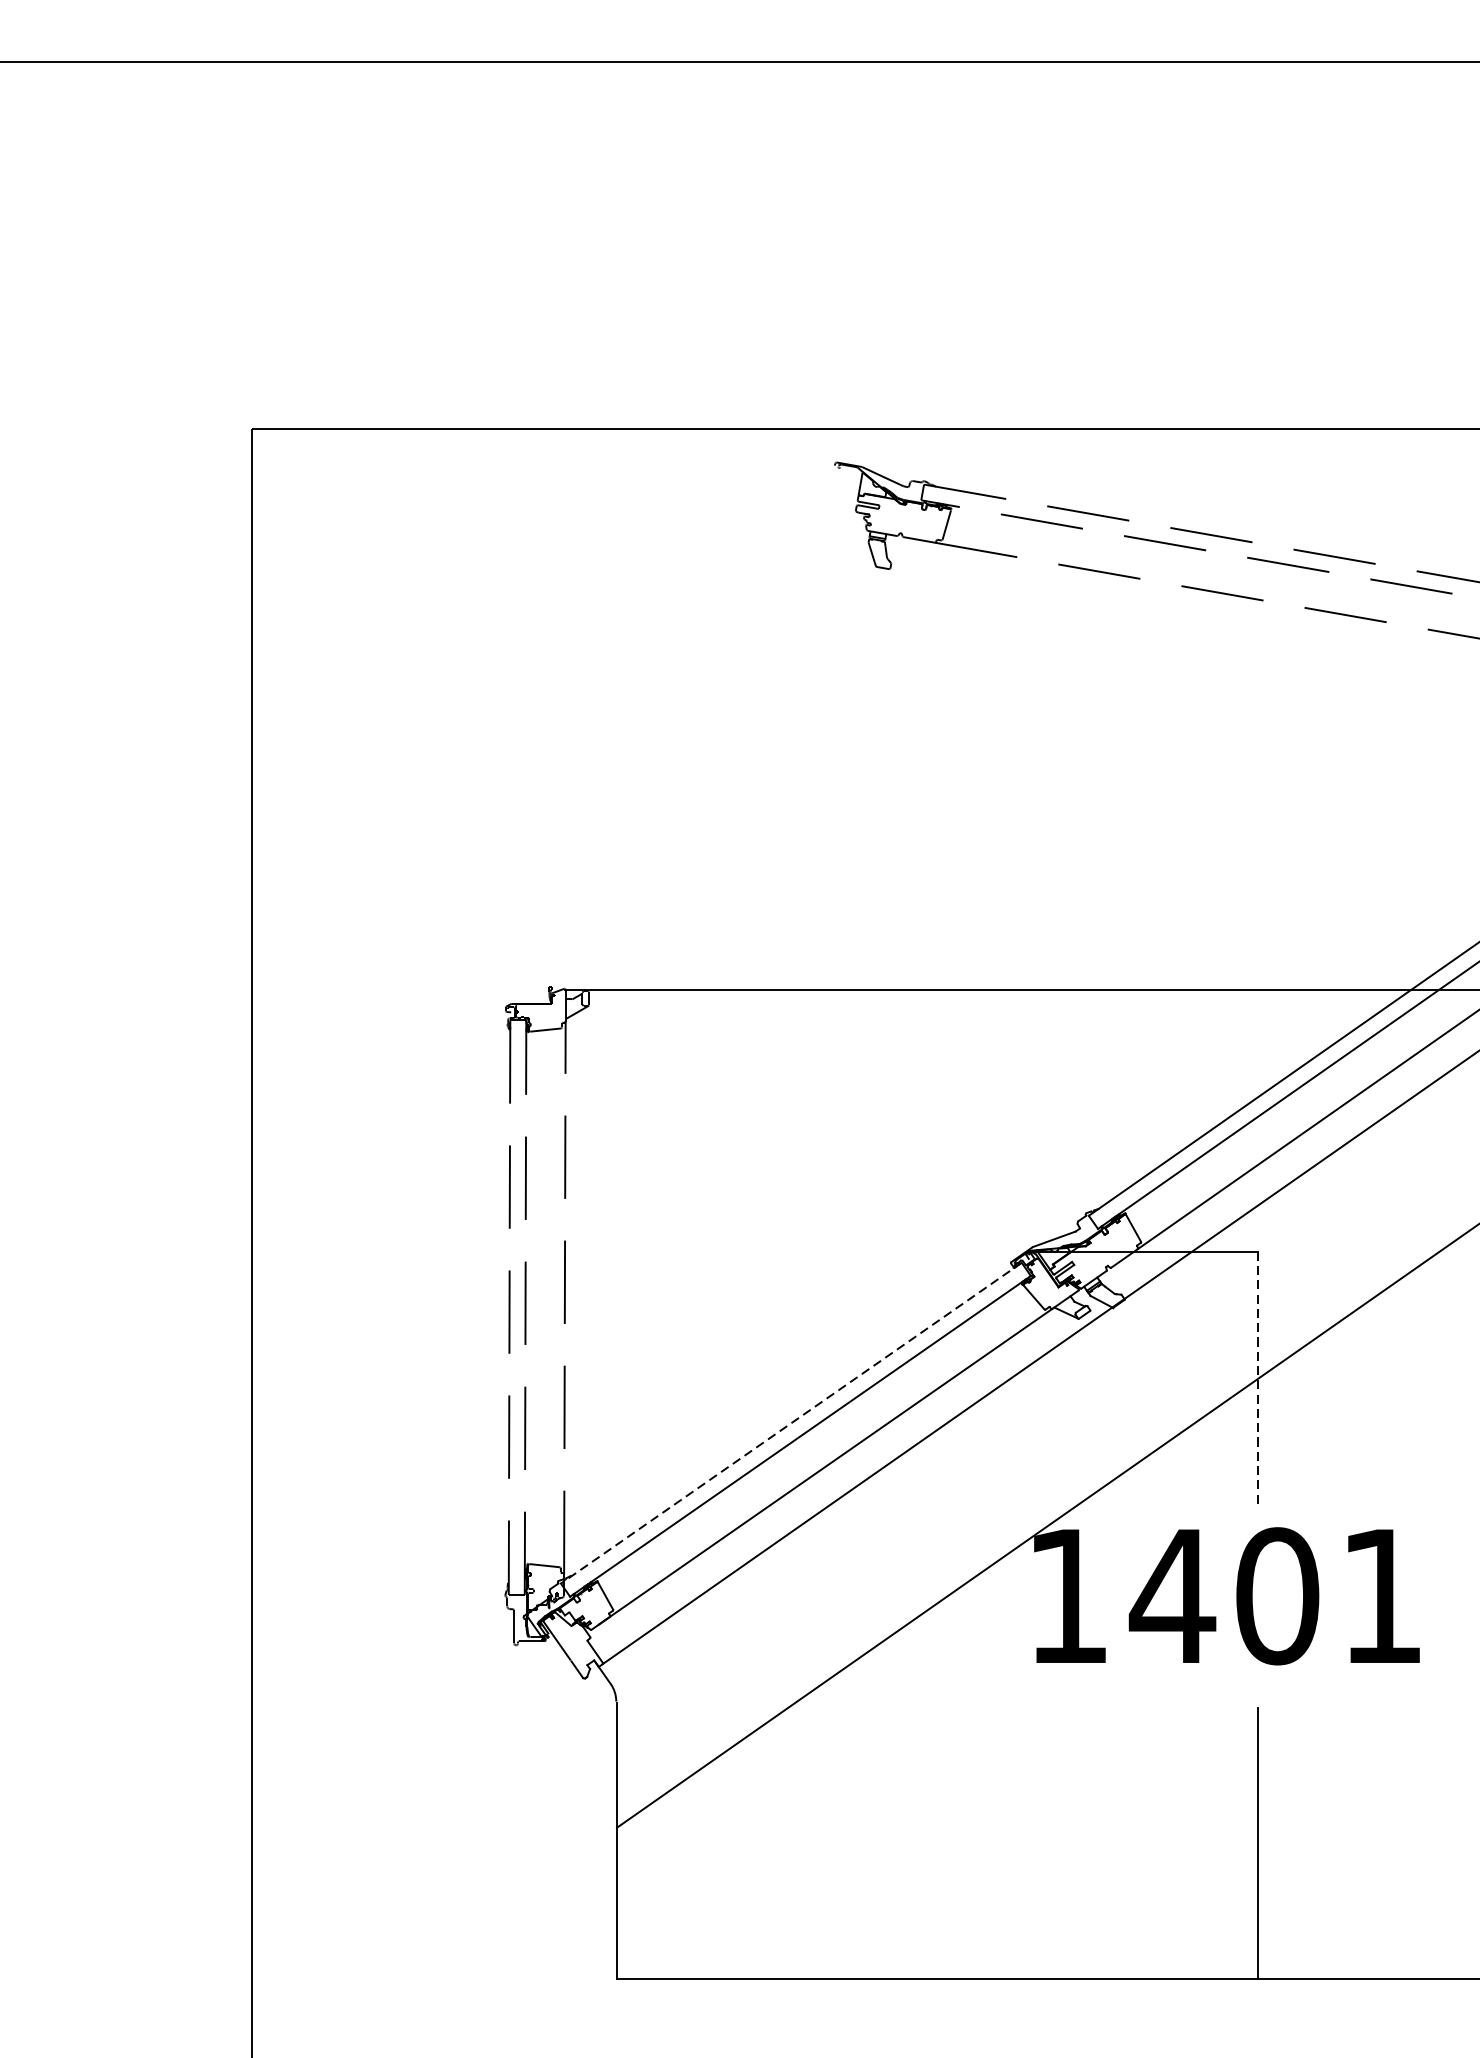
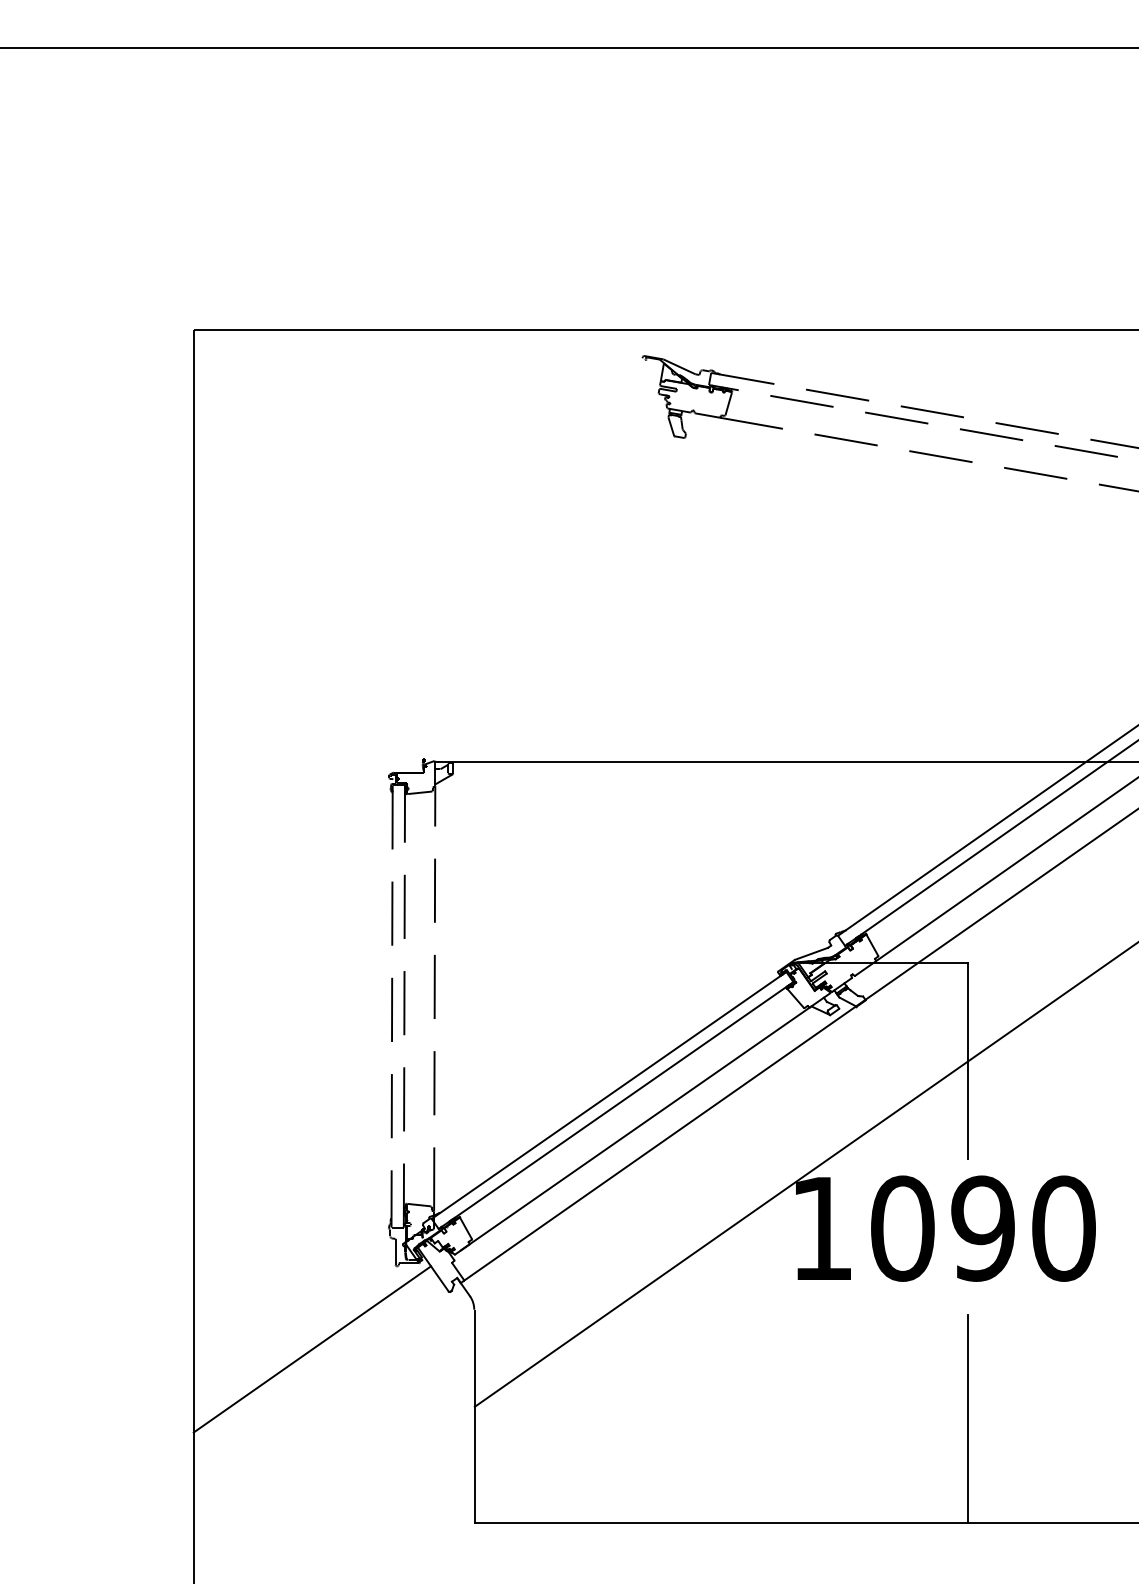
line: (1258, 1379) -> (968, 1061), dashed -> solid
line: (790, 1423) -> (608, 1095), dashed -> solid
text: (1275, 1596) -> (981, 1228), 1401 -> 1090
line: (406, 1753) -> (312, 1349), added

